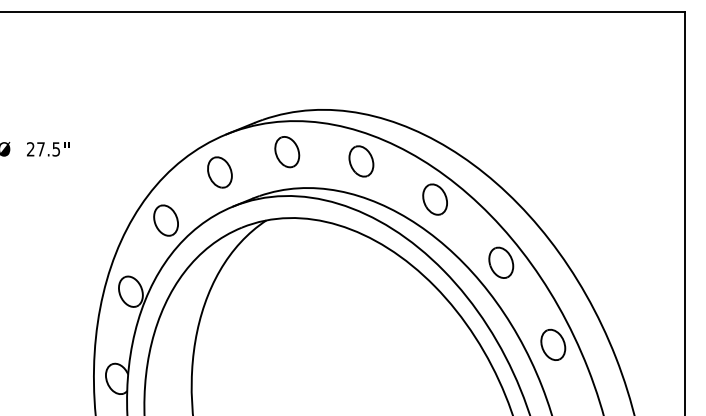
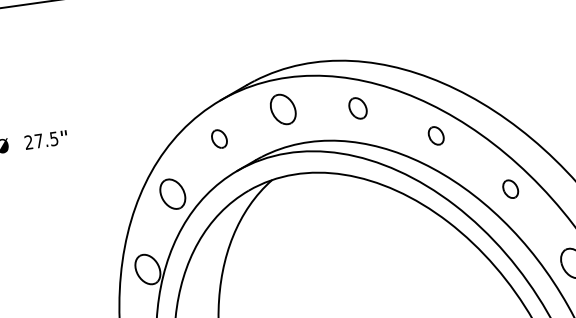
part: (361, 161) -> (358, 108), size x0.7
part: (219, 172) -> (219, 139), size x0.6
part: (434, 199) -> (435, 135), size x0.6
part: (501, 262) -> (510, 188), size x0.6

